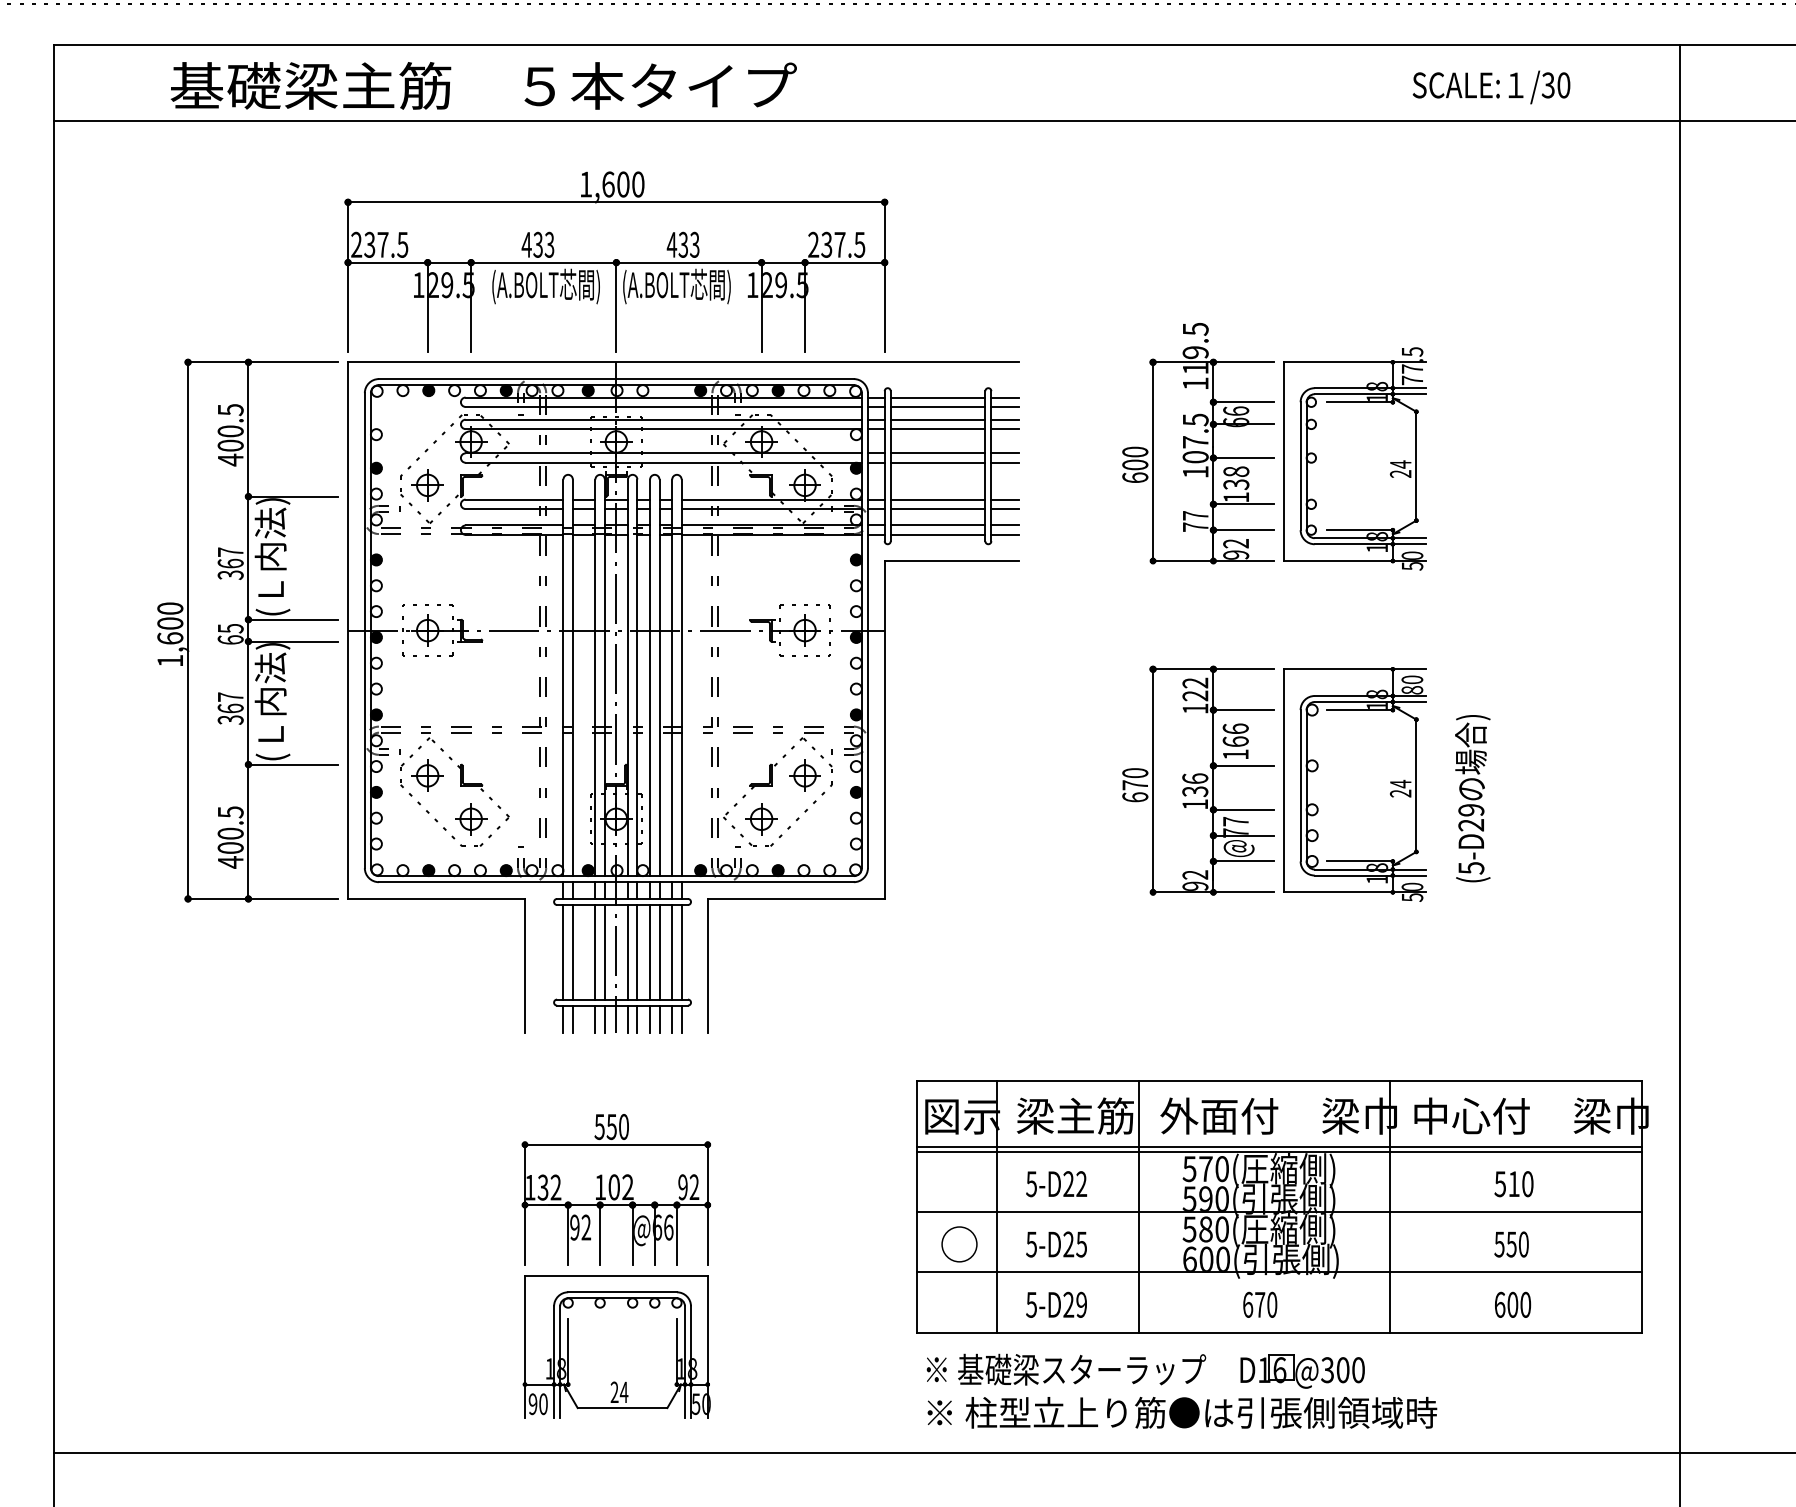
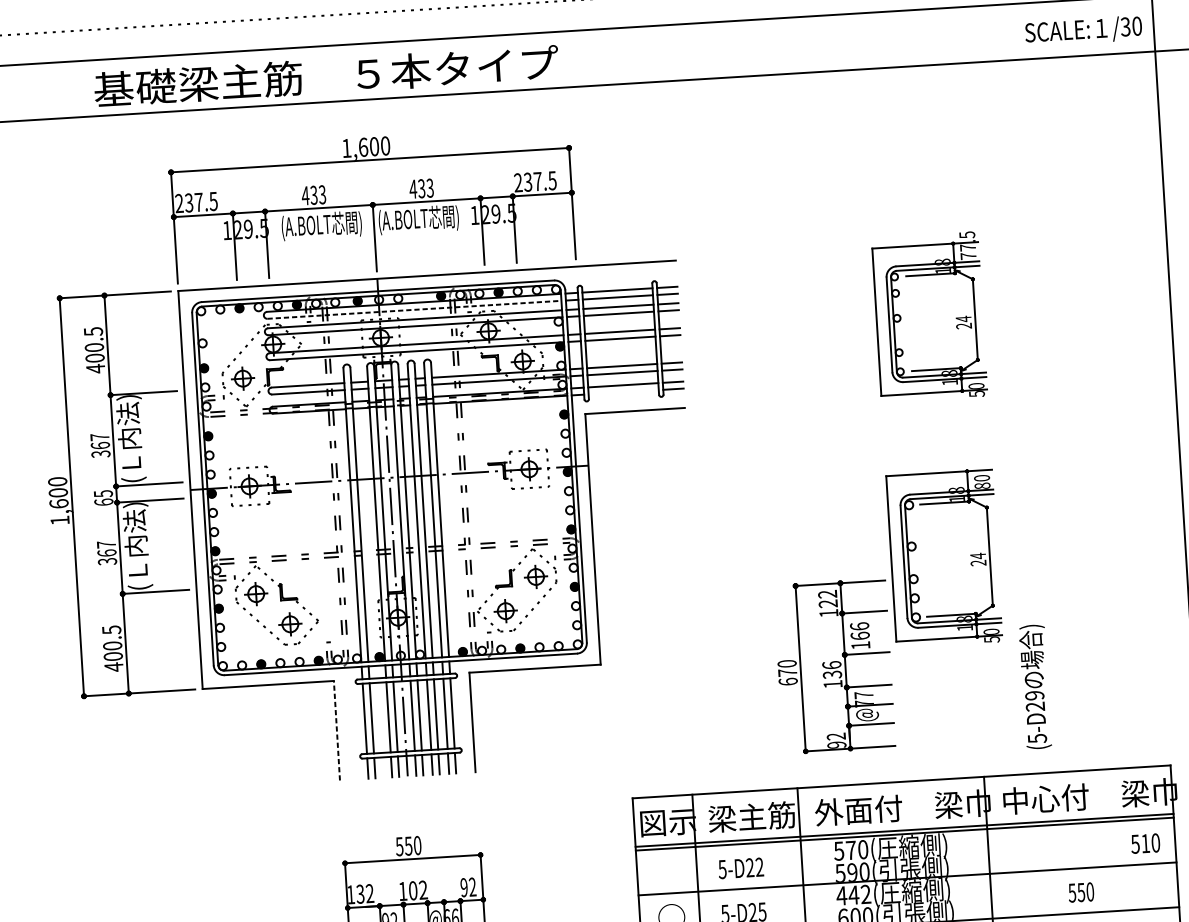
text: (483, 85) -> (326, 75), moved
text: (1491, 87) -> (1083, 31), moved
line: (664, 406) -> (415, 309), solid -> dashed
part: (1198, 443) -> (812, 312), removed
line: (937, 534) -> (623, 391), removed
part: (1198, 780) -> (834, 666), moved
text: (1472, 798) -> (1035, 686), moved
line: (525, 965) -> (337, 730), solid -> dashed
text: (1513, 1184) -> (1145, 843), moved
text: (1205, 1229) -> (853, 895), 580( -> 442(

